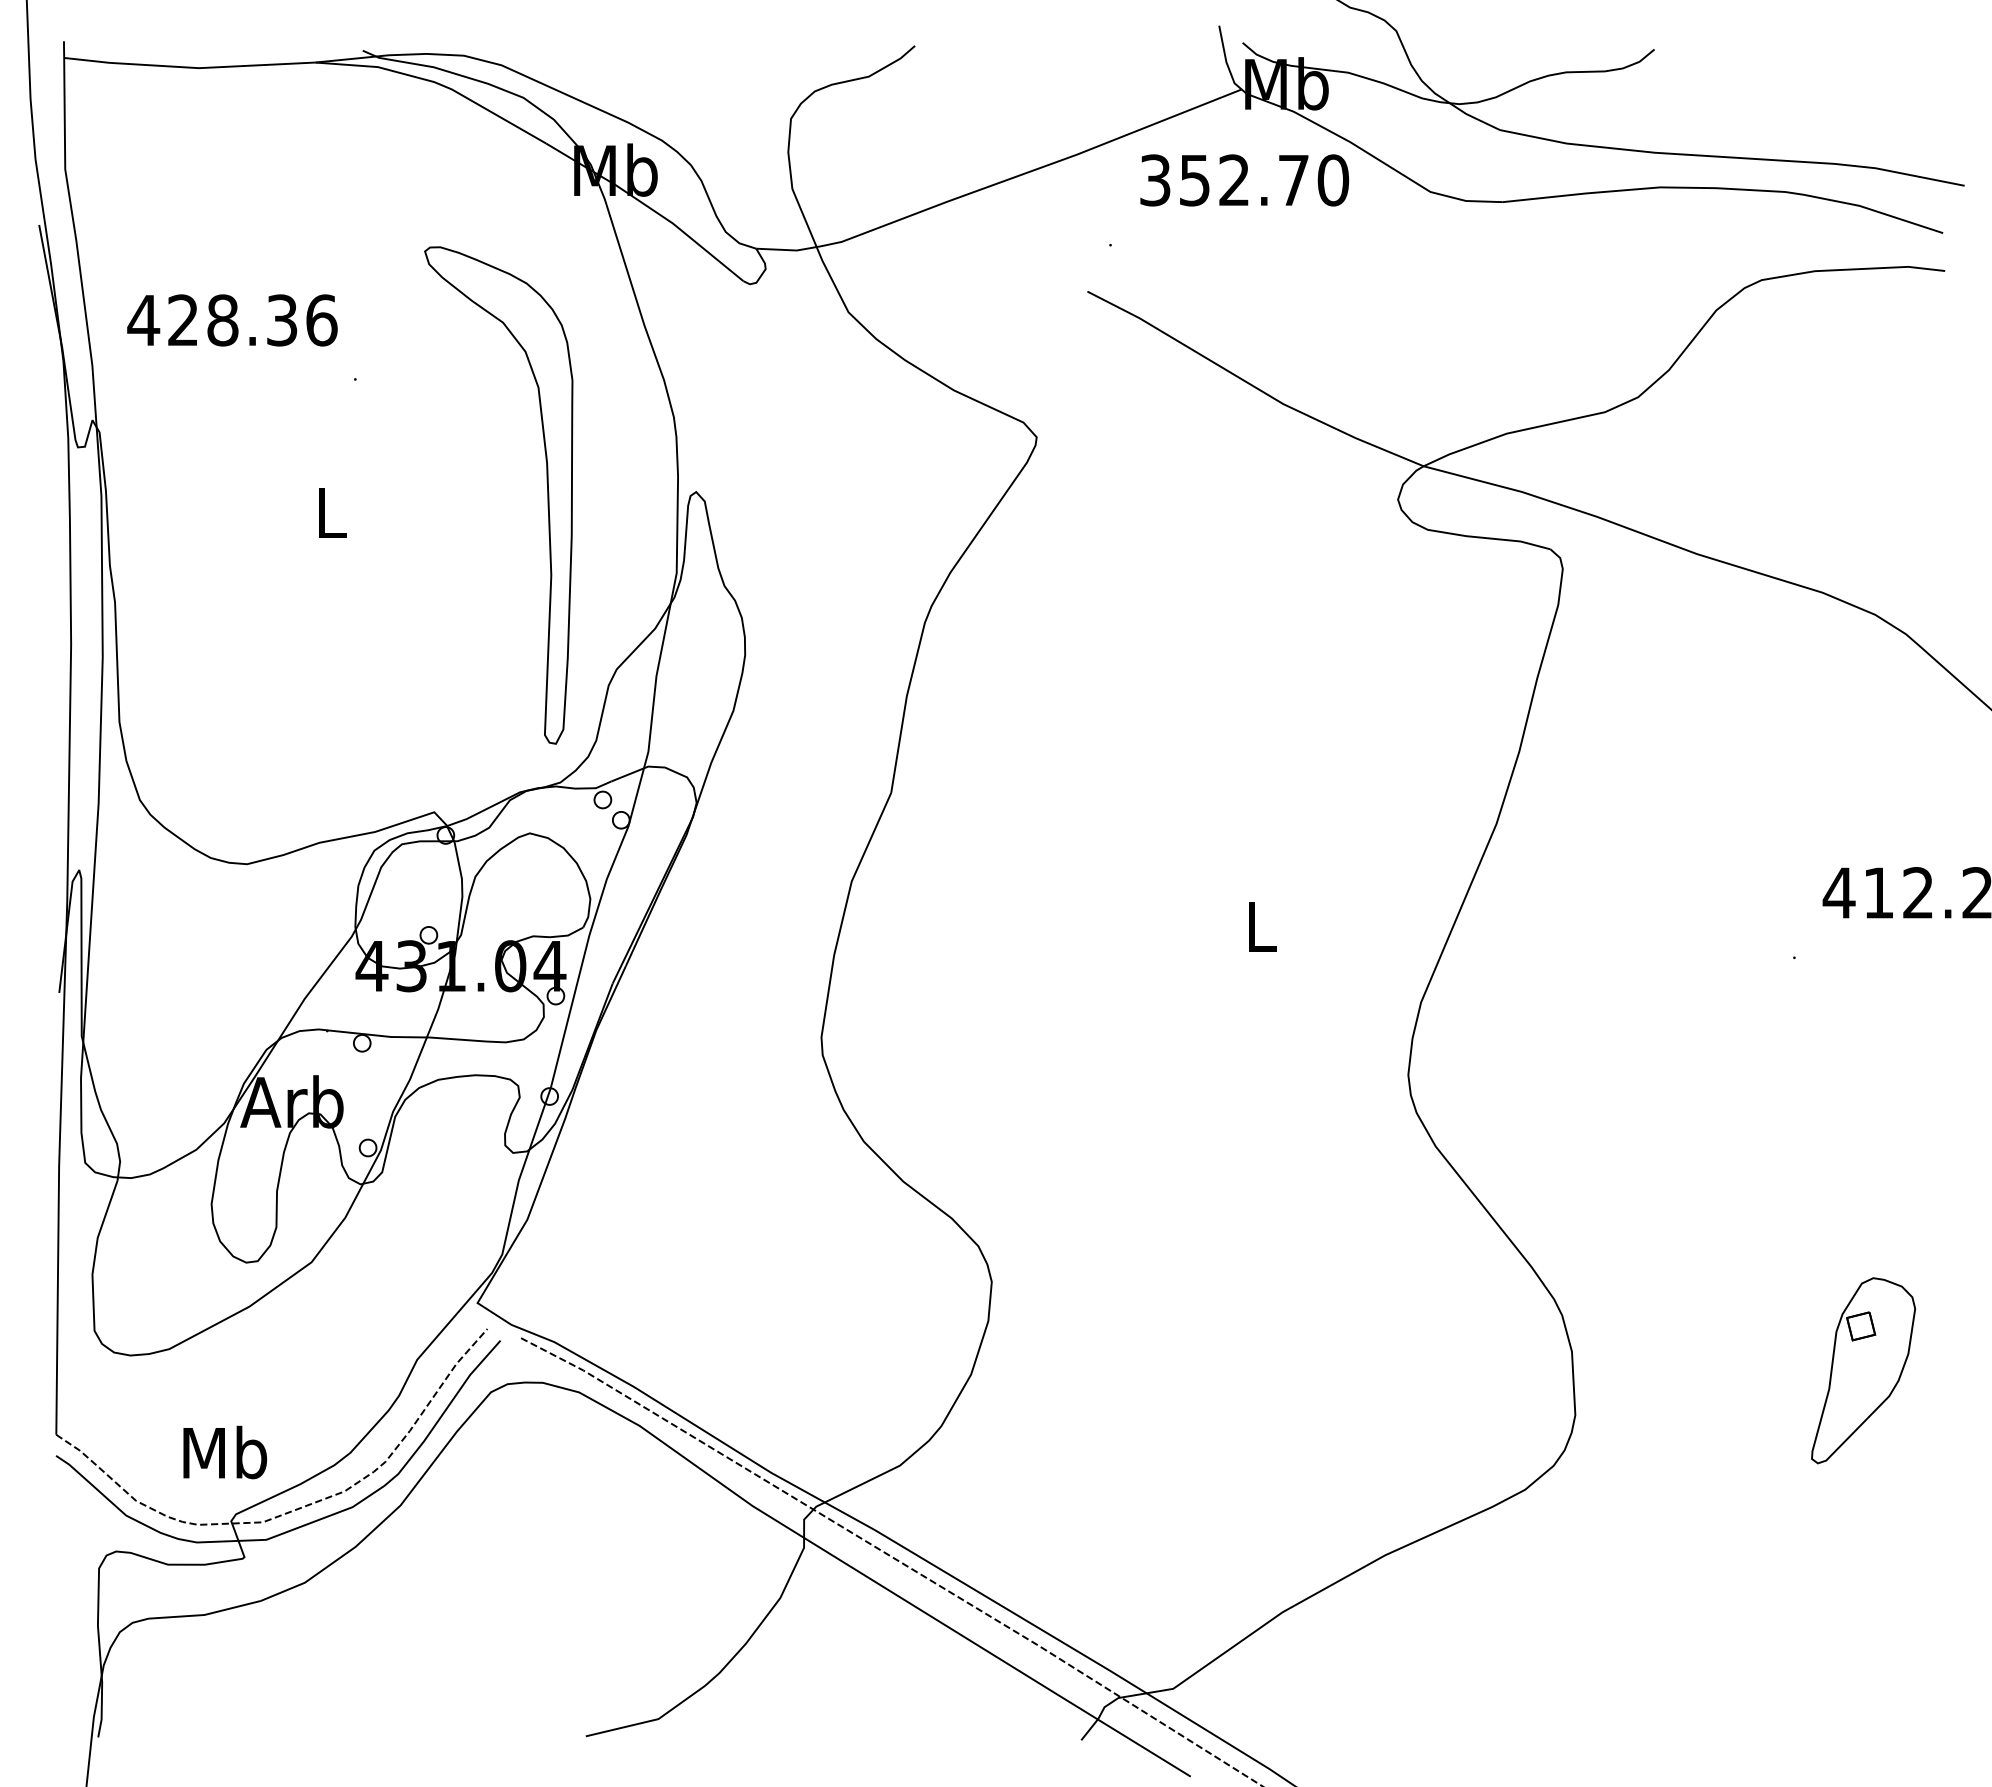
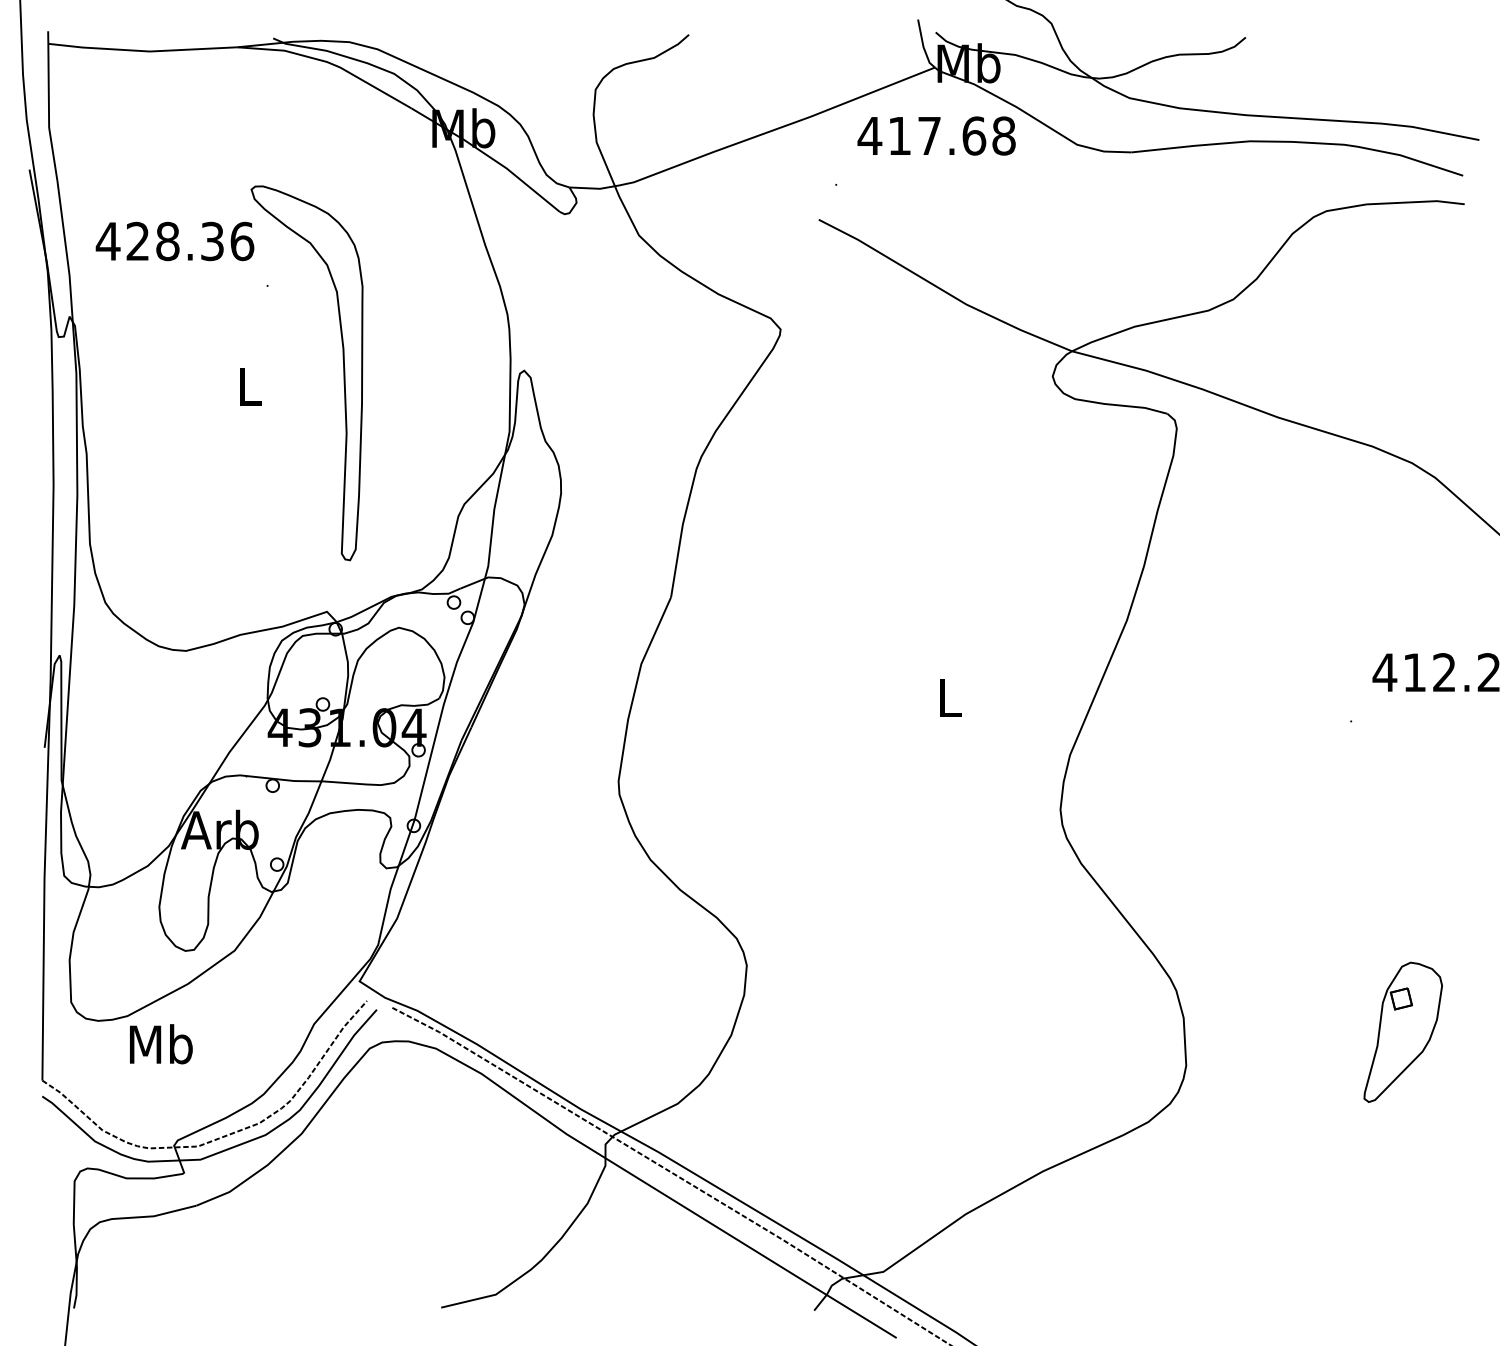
text: (1243, 180) -> (936, 136), 352.70 -> 417.68
part: (547, 495) -> (343, 373), moved
text: (225, 1452) -> (161, 1044), moved

